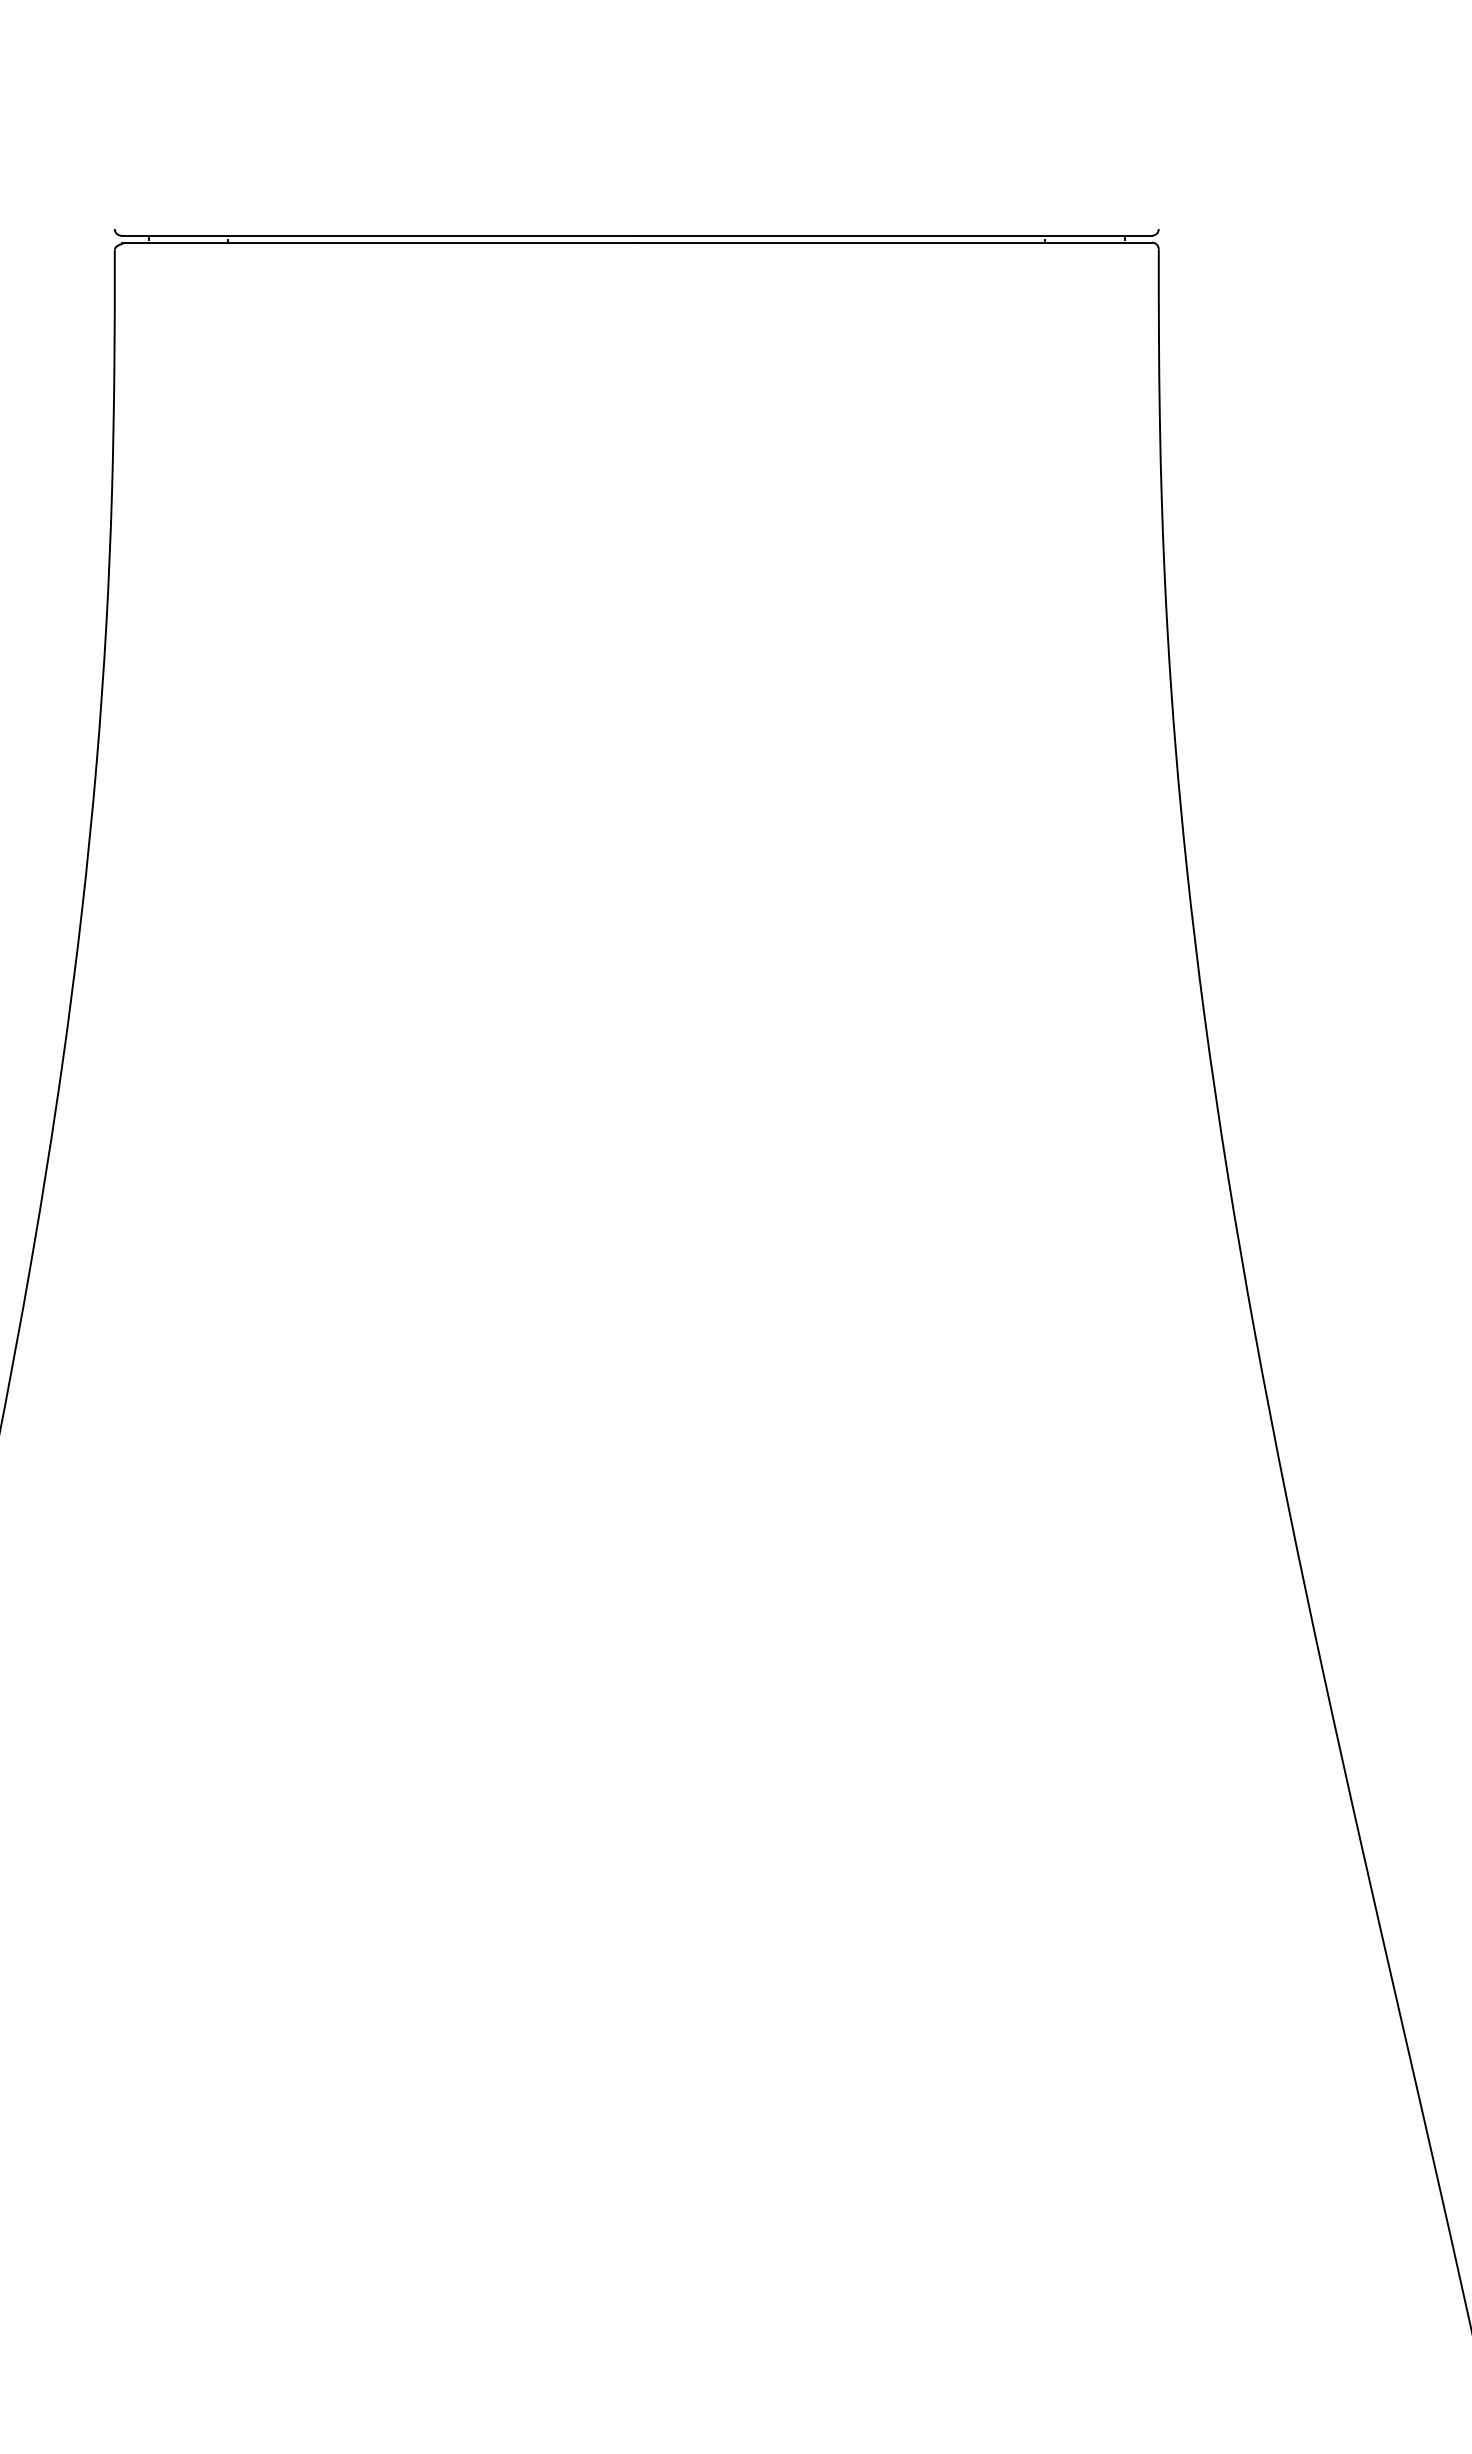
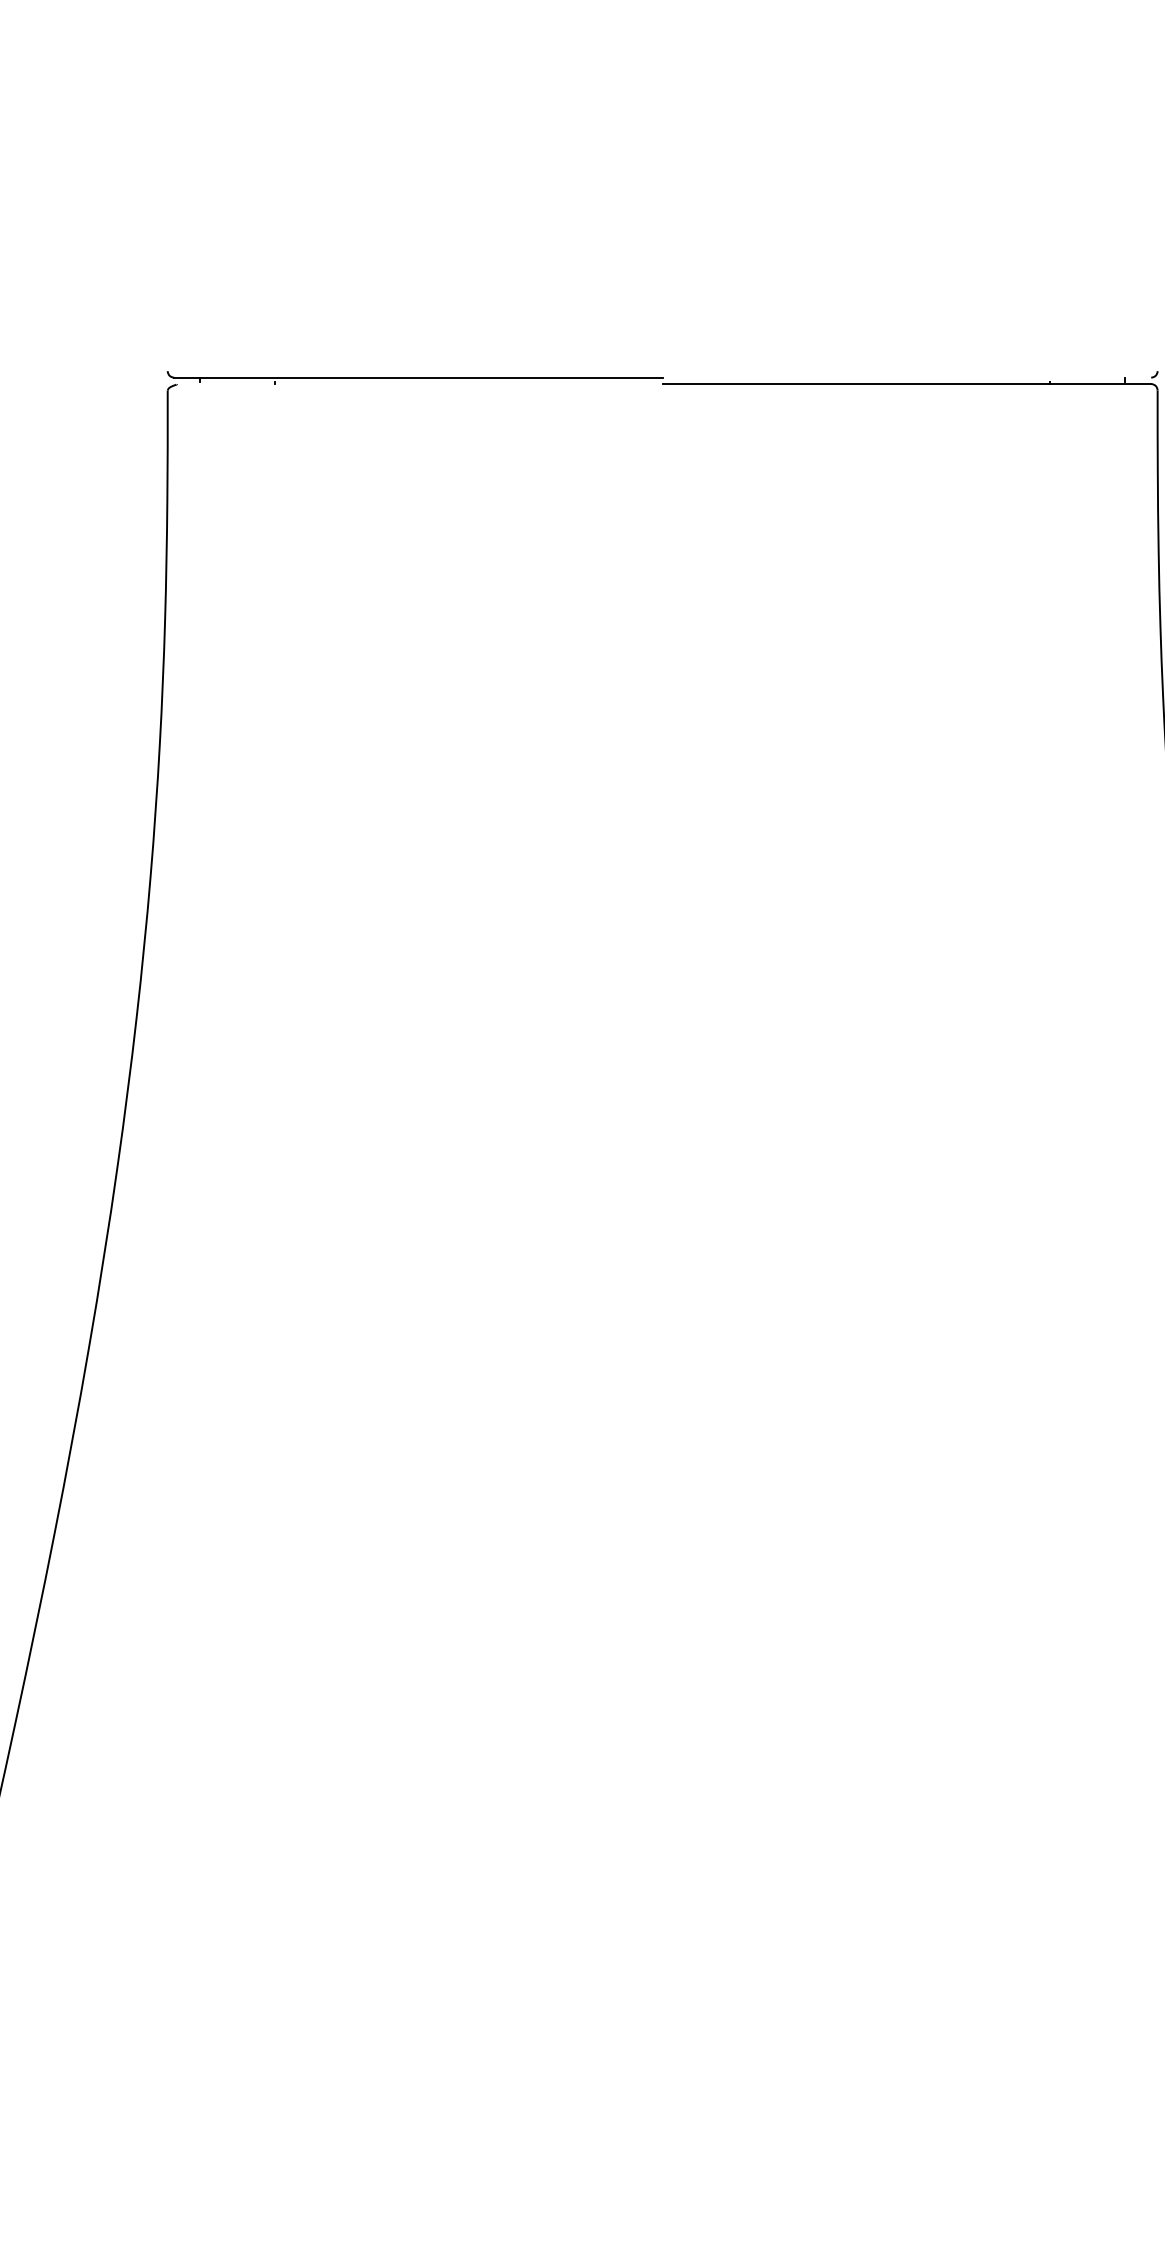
line: (893, 235) -> (906, 377), removed
line: (378, 242) -> (417, 383), removed

